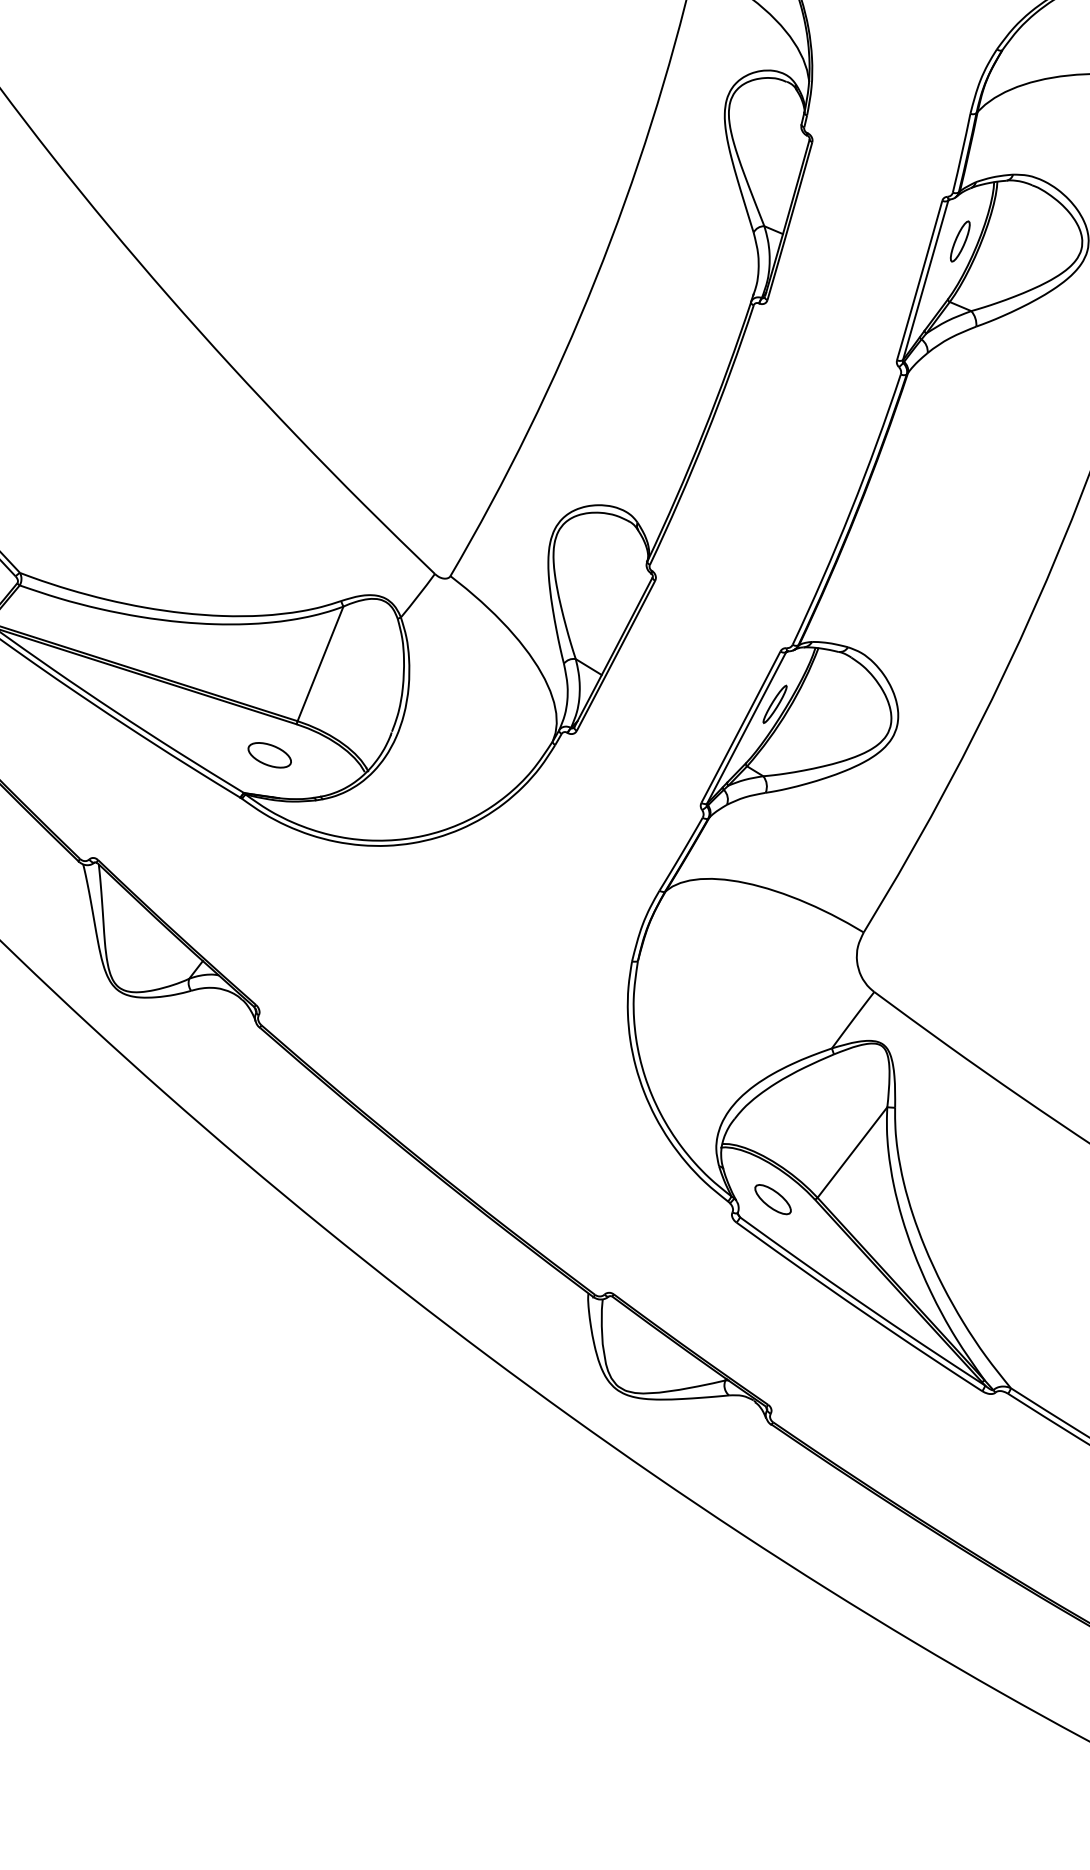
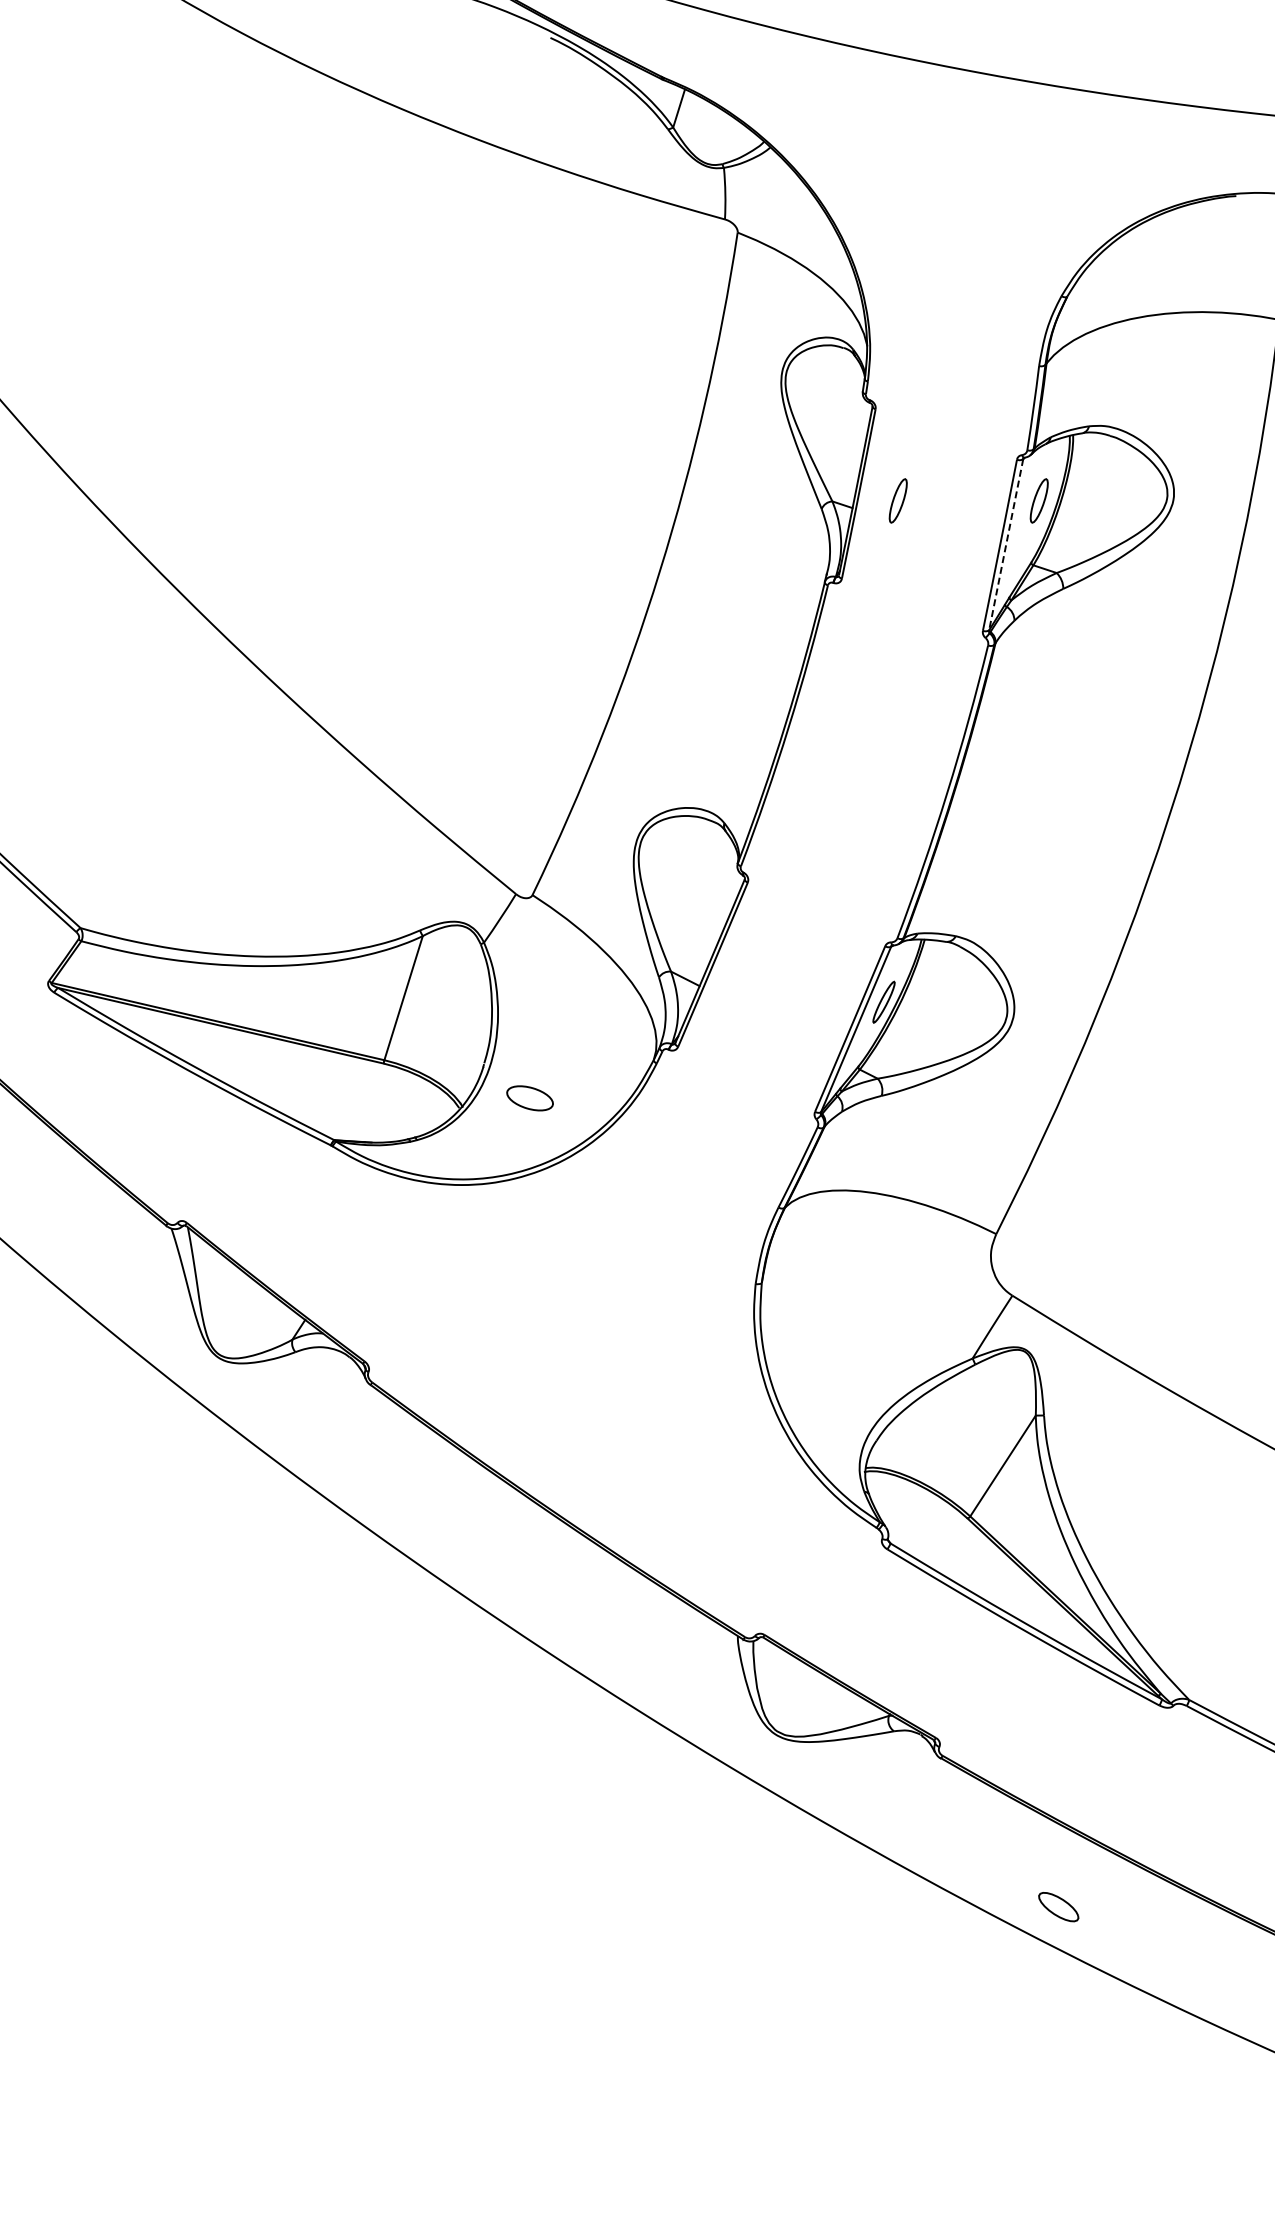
part: (826, 230) -> (897, 500), added
line: (925, 281) -> (1006, 545), solid -> dashed
part: (269, 755) -> (529, 1098), moved
part: (772, 1199) -> (1058, 1907), moved

